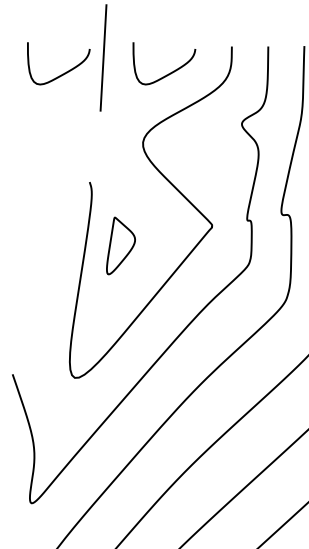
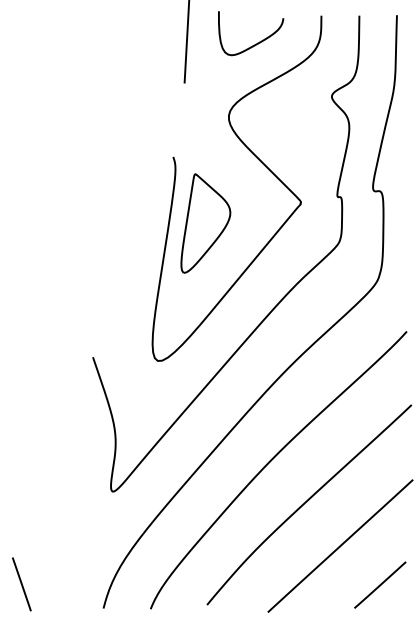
curve: (64, 72) -> (147, 42), removed
part: (120, 245) -> (205, 223), size x1.67

